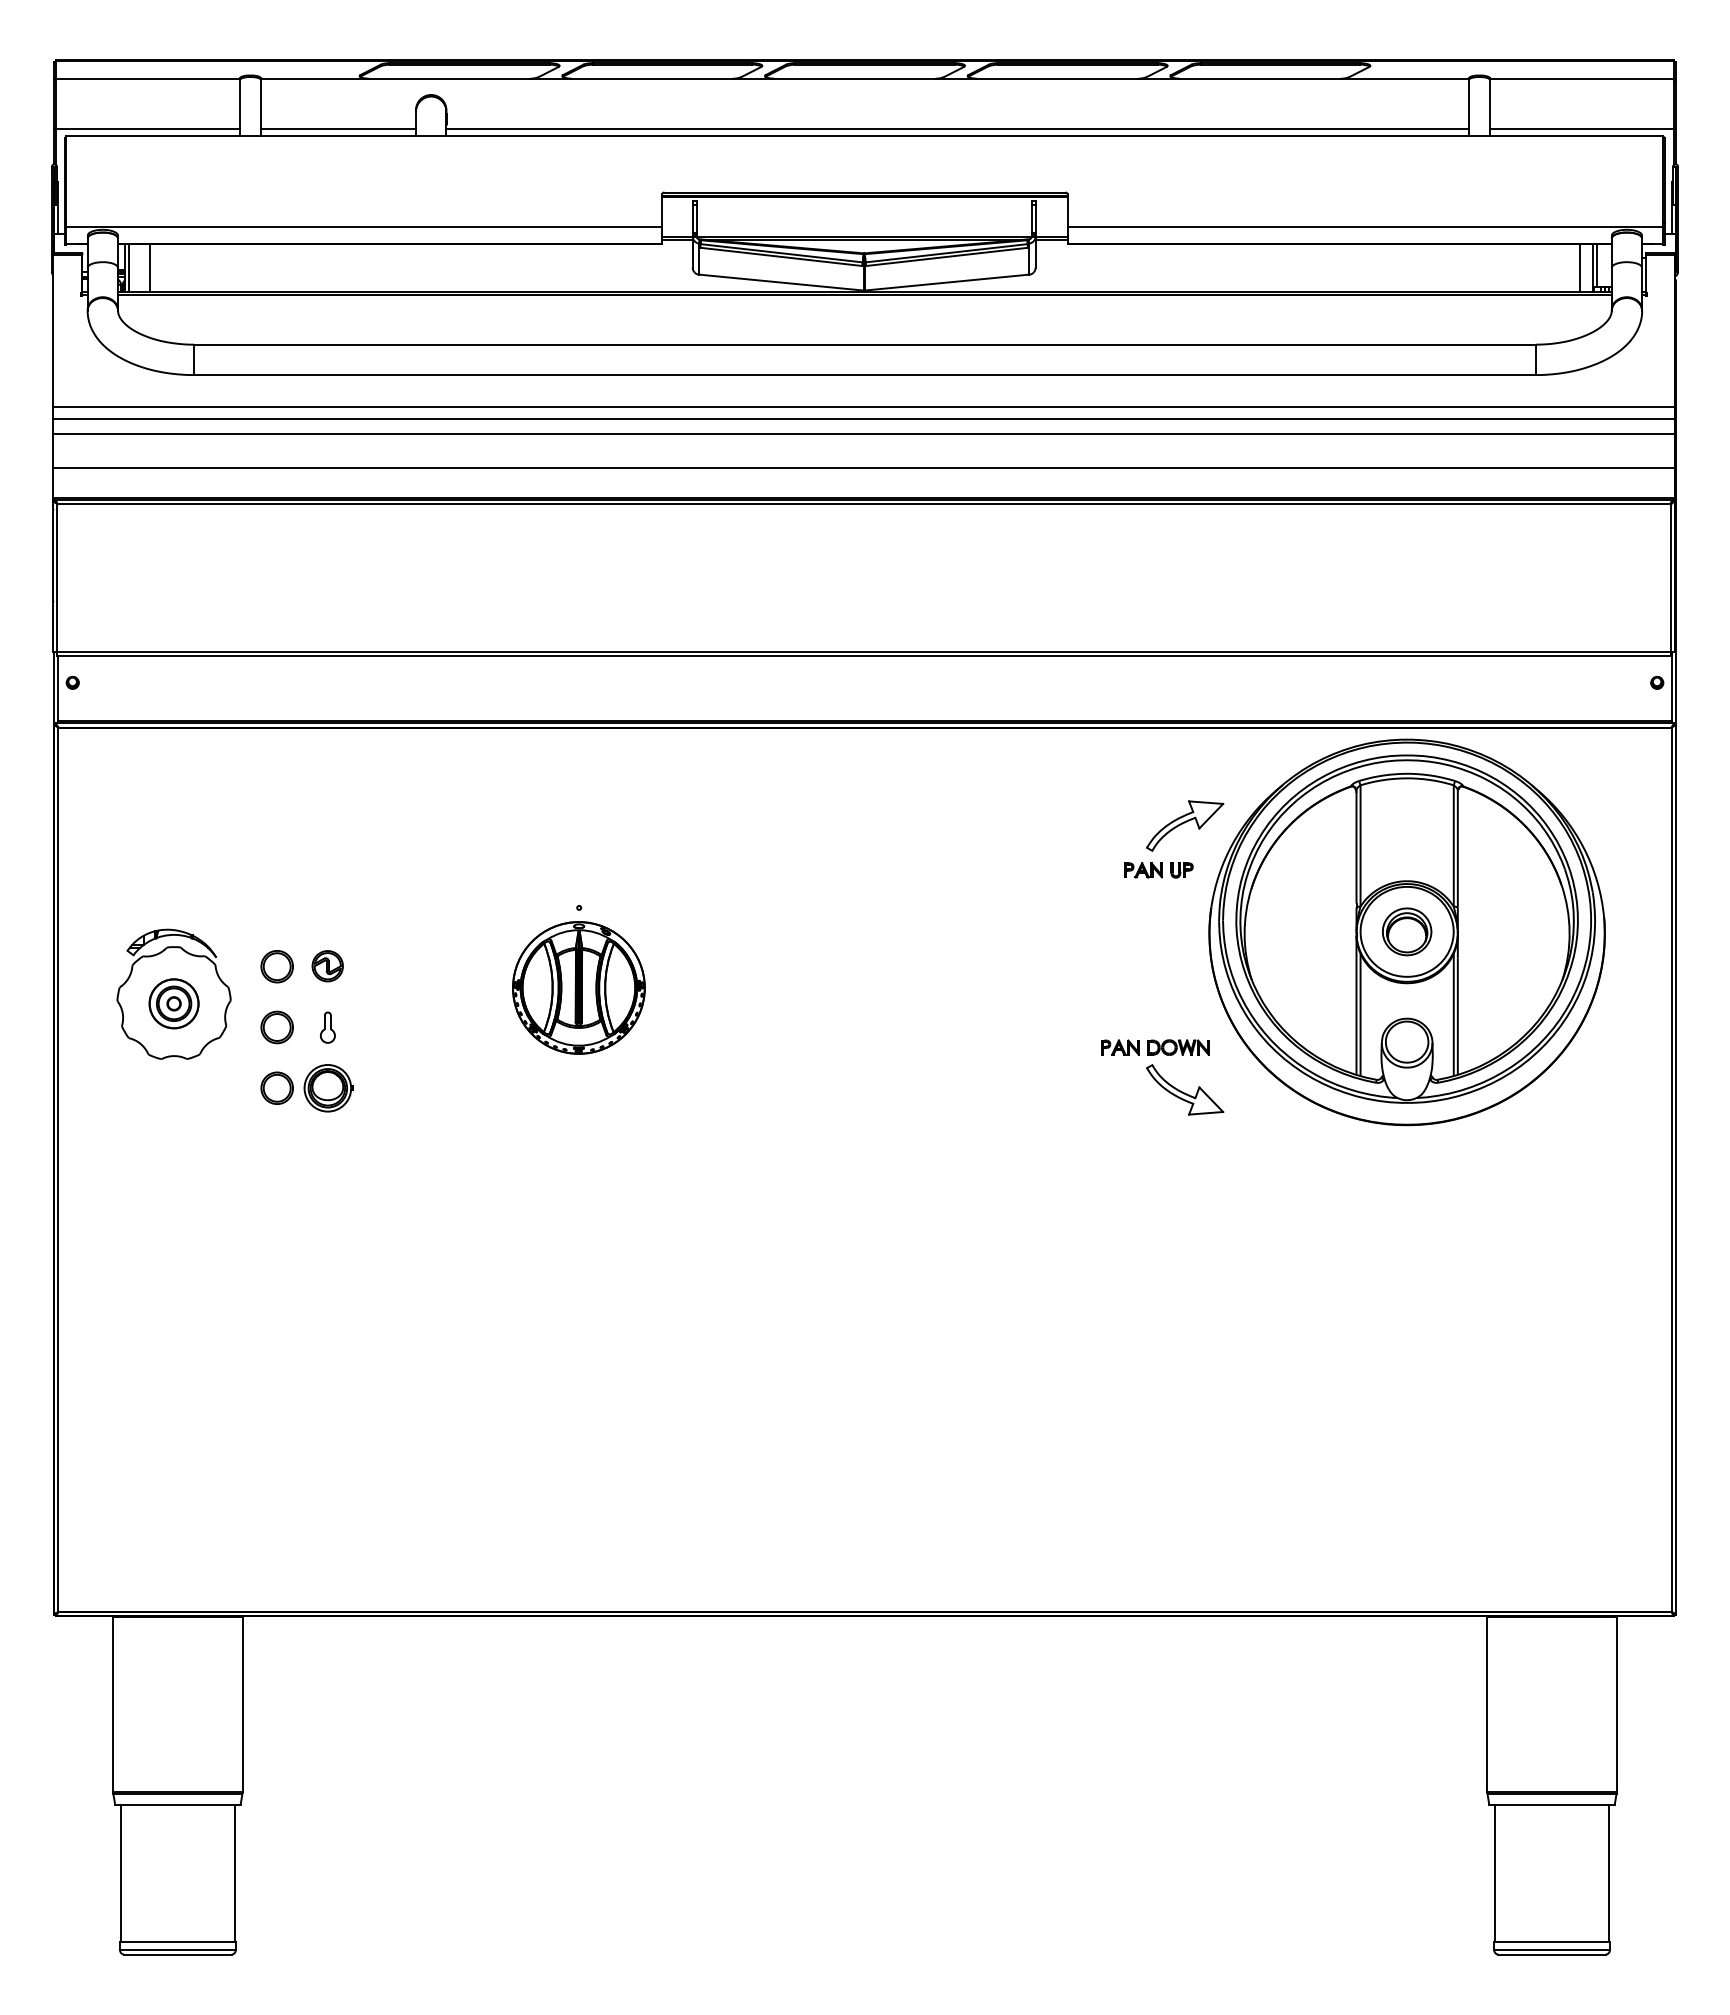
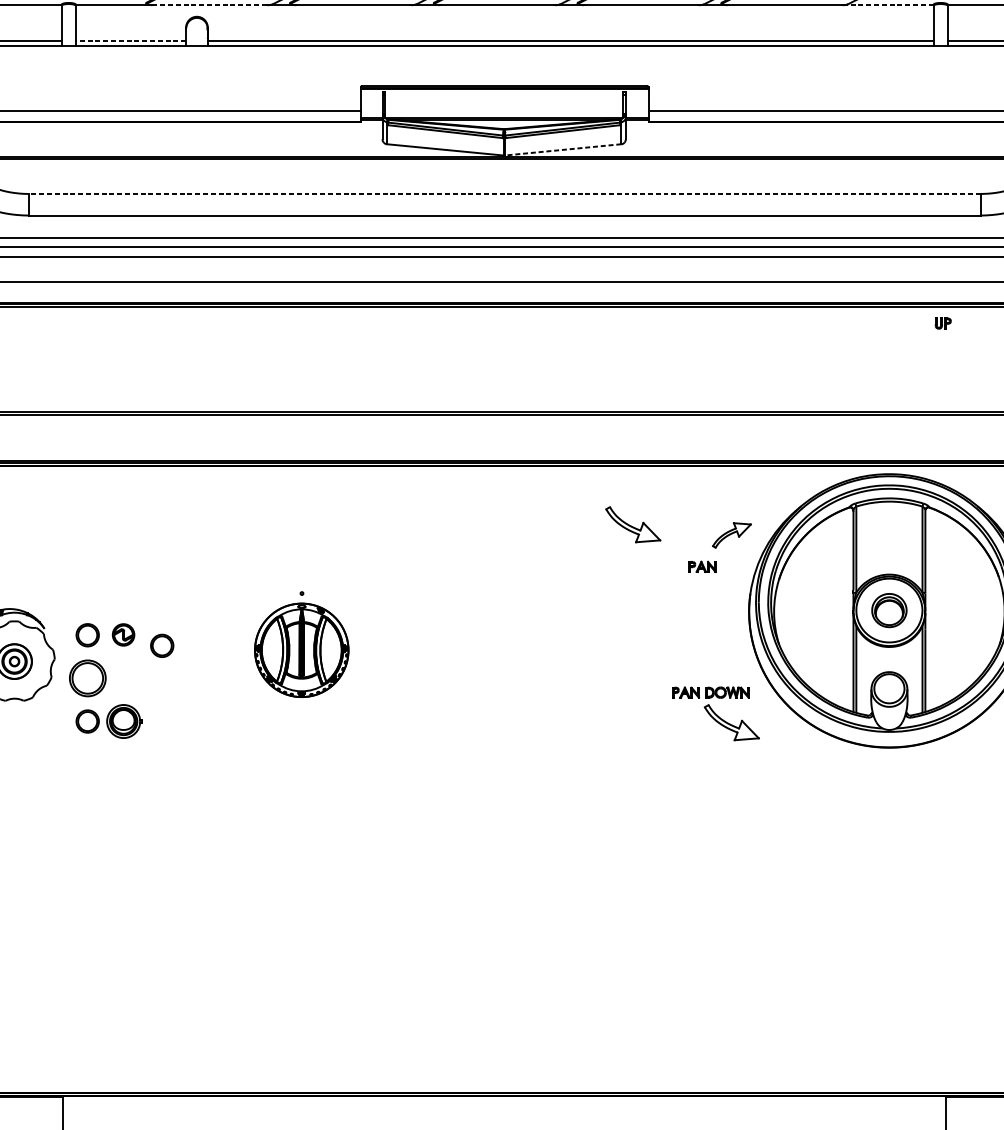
line: (449, 78) -> (209, 5), solid -> dashed
line: (1404, 78) -> (887, 5), solid -> dashed
line: (338, 129) -> (131, 41), solid -> dashed
line: (946, 282) -> (562, 149), solid -> dashed
line: (864, 344) -> (504, 193), solid -> dashed
part: (1046, 810) -> (633, 524), added
part: (1185, 825) -> (732, 535), size x0.7
part: (1181, 870) -> (942, 323), moved
part: (381, 981) -> (161, 645), added
part: (276, 1027) -> (87, 678), size x1.6
part: (327, 1027) -> (123, 678), removed

